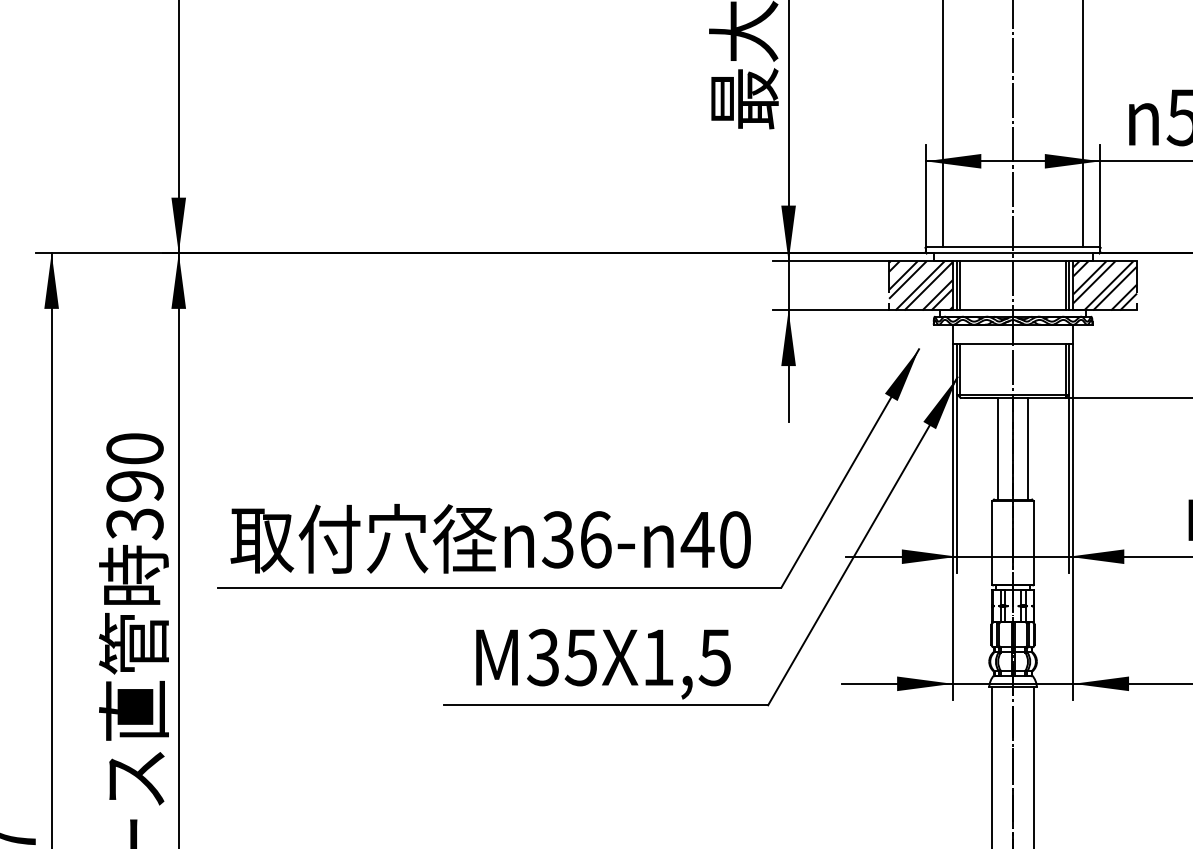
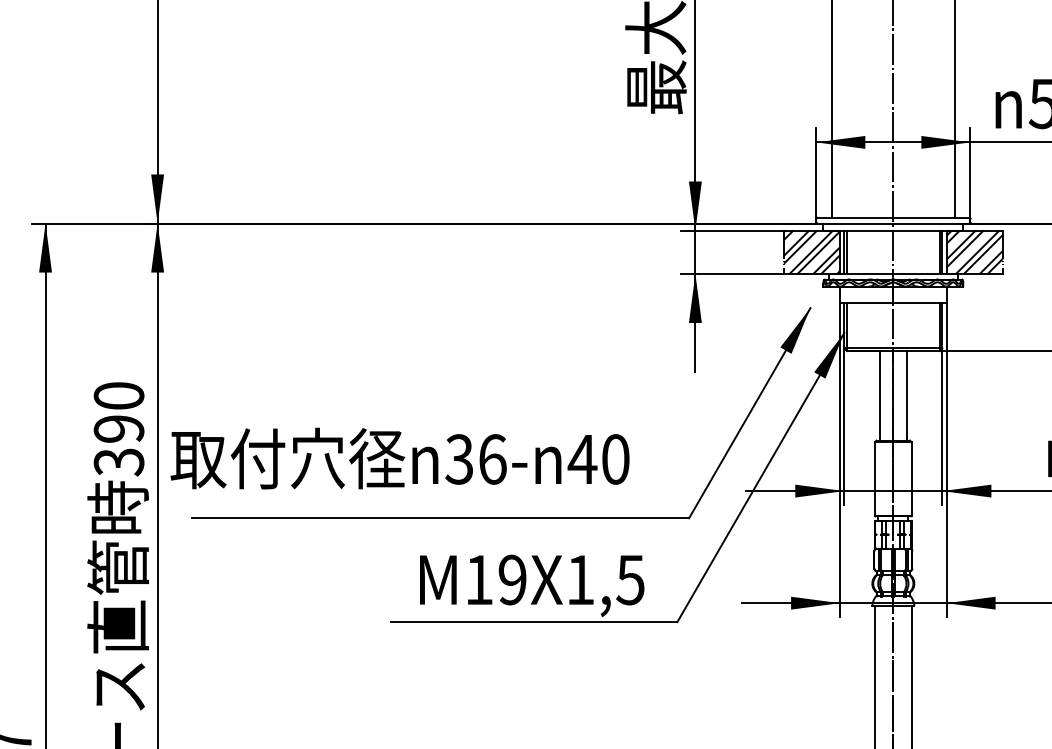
text: (490, 538) -> (399, 458), moved
text: (561, 657) -> (495, 579), M35X1,5 -> M19X1,5

